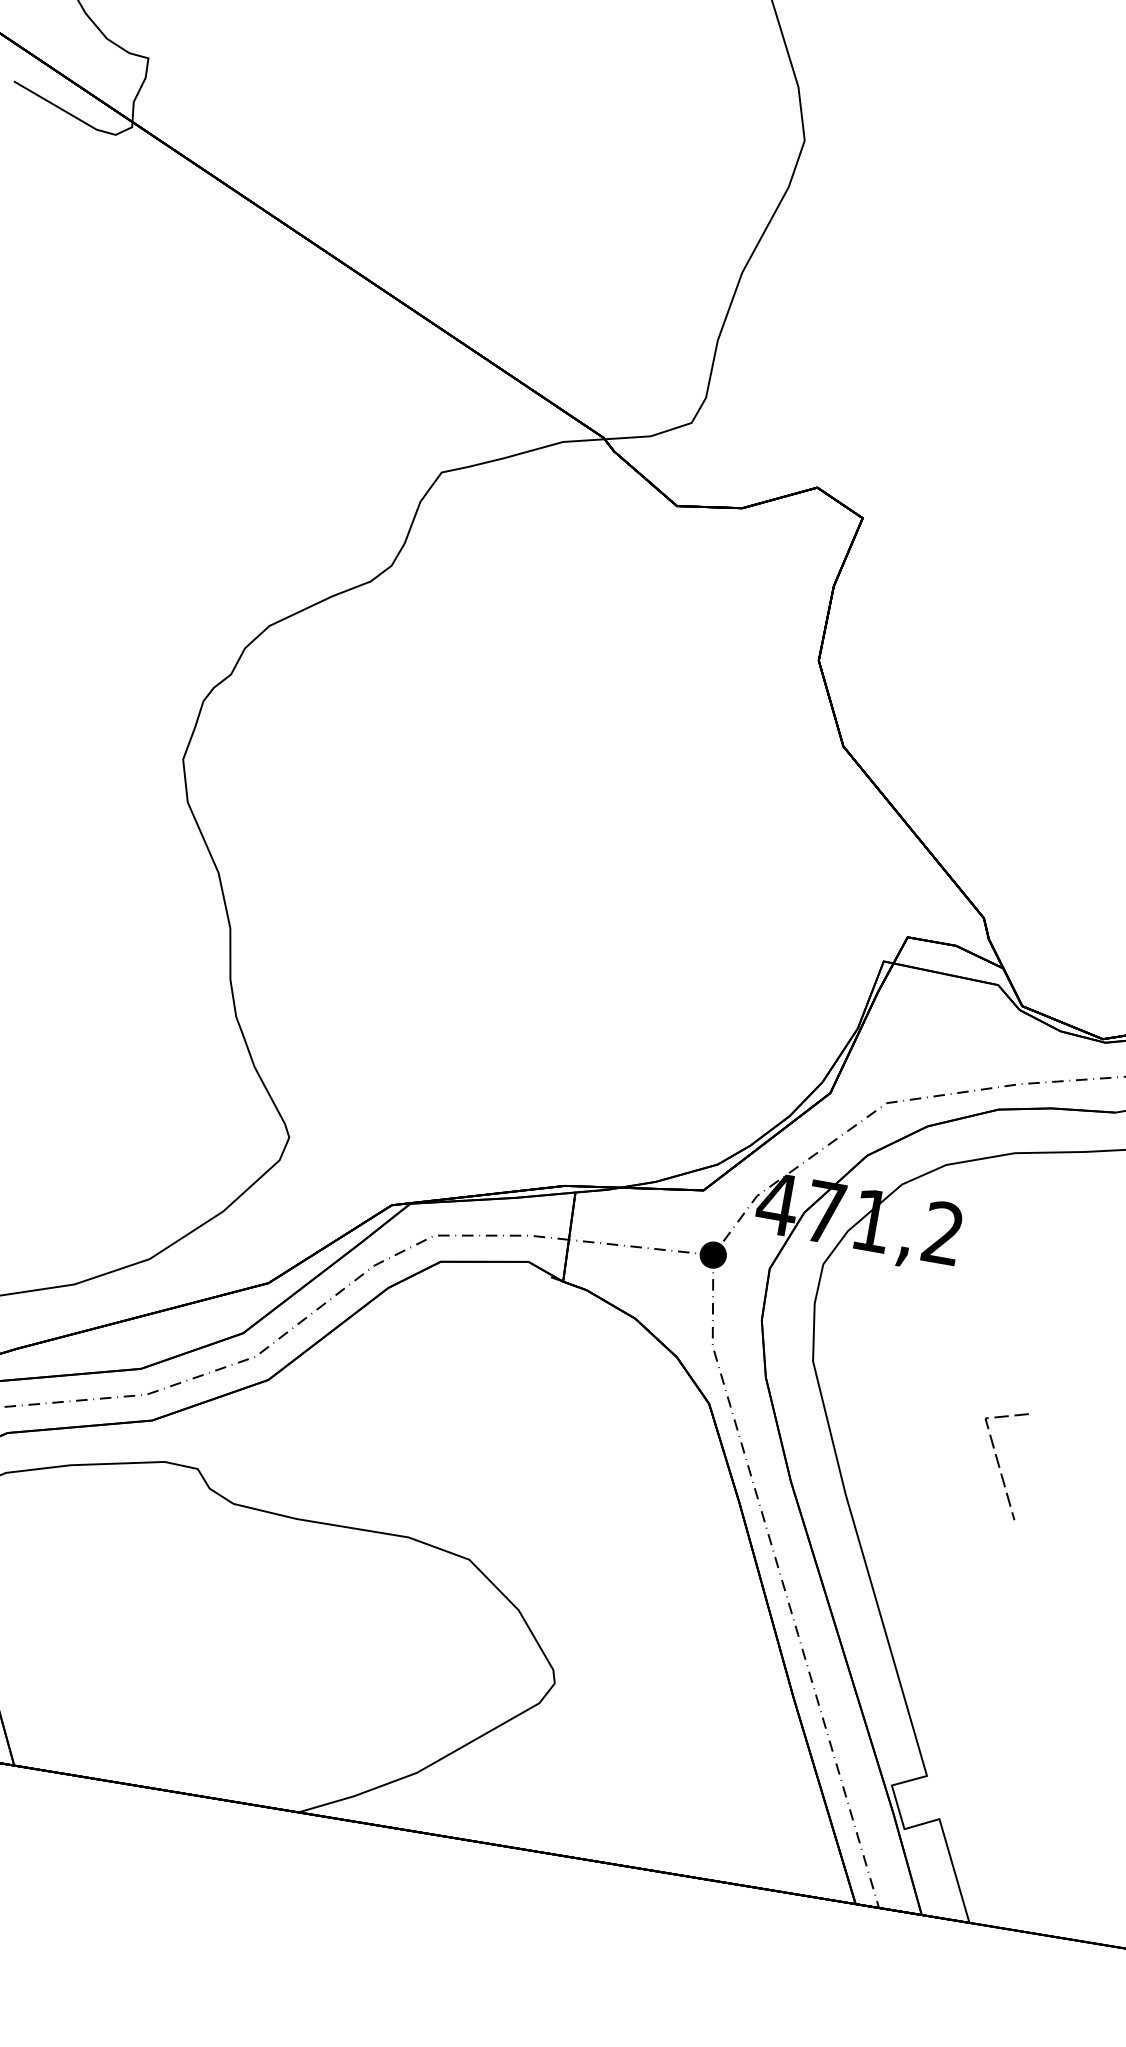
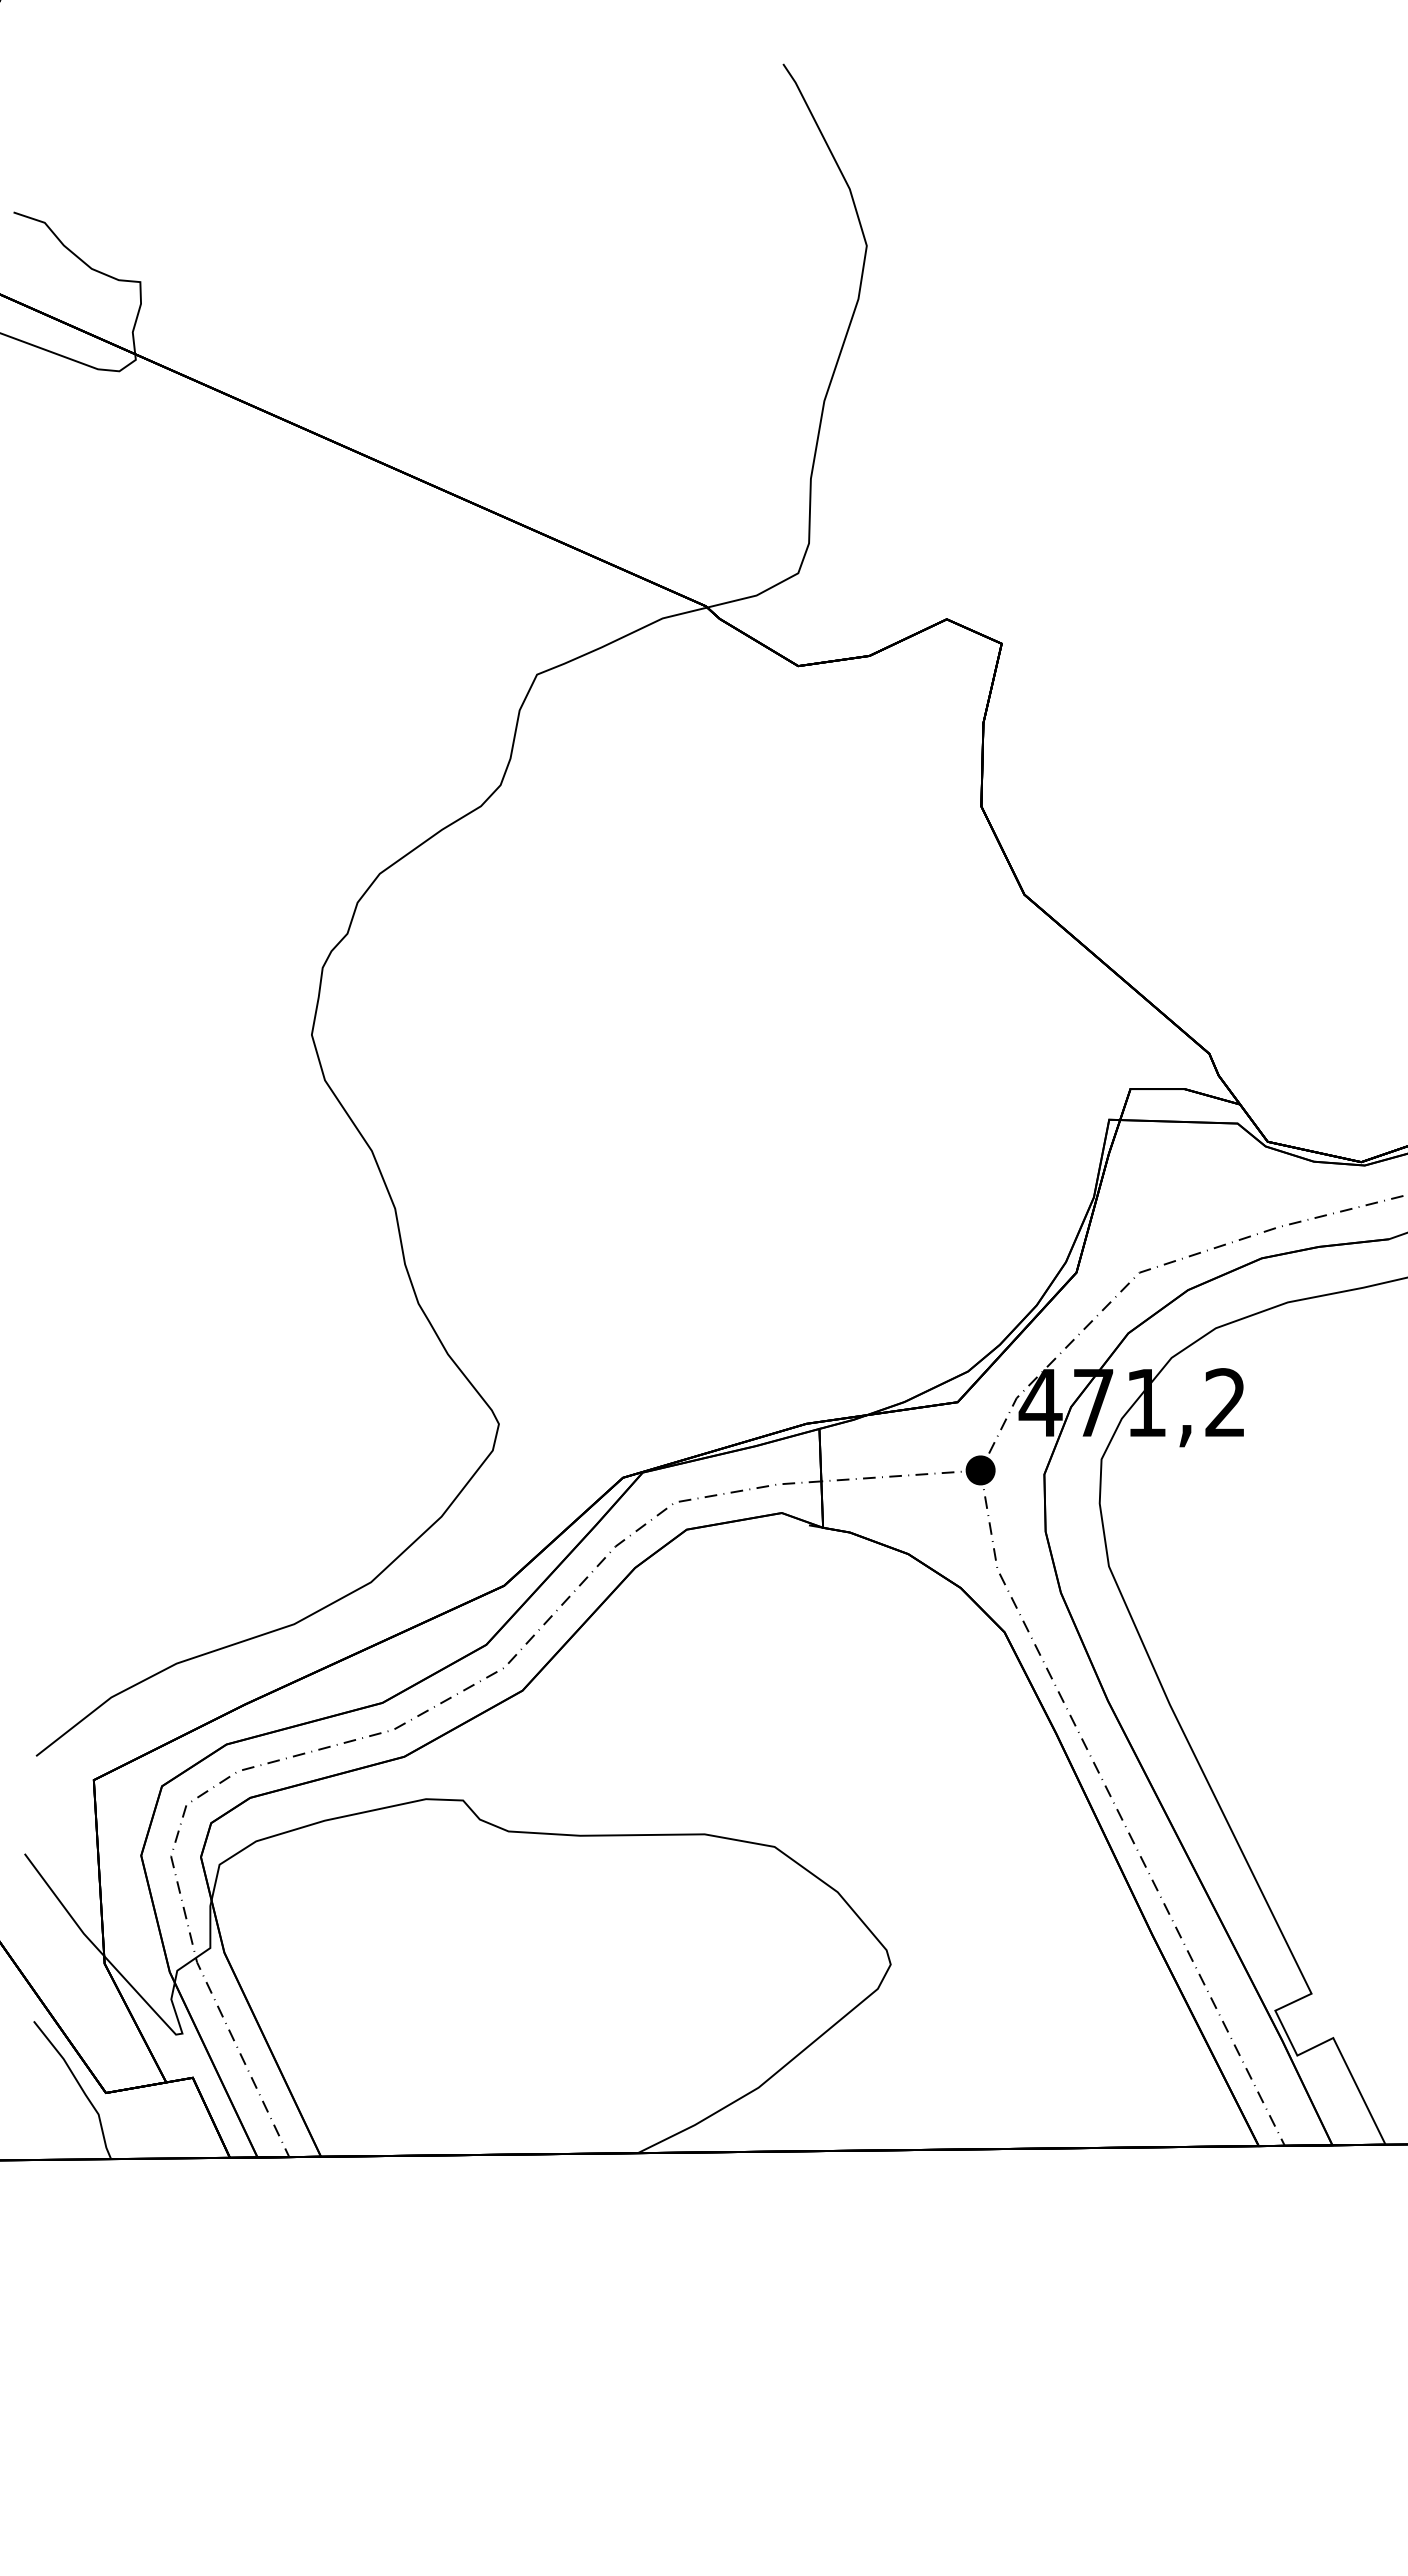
line: (999, 1463) -> (1330, 1641), removed

